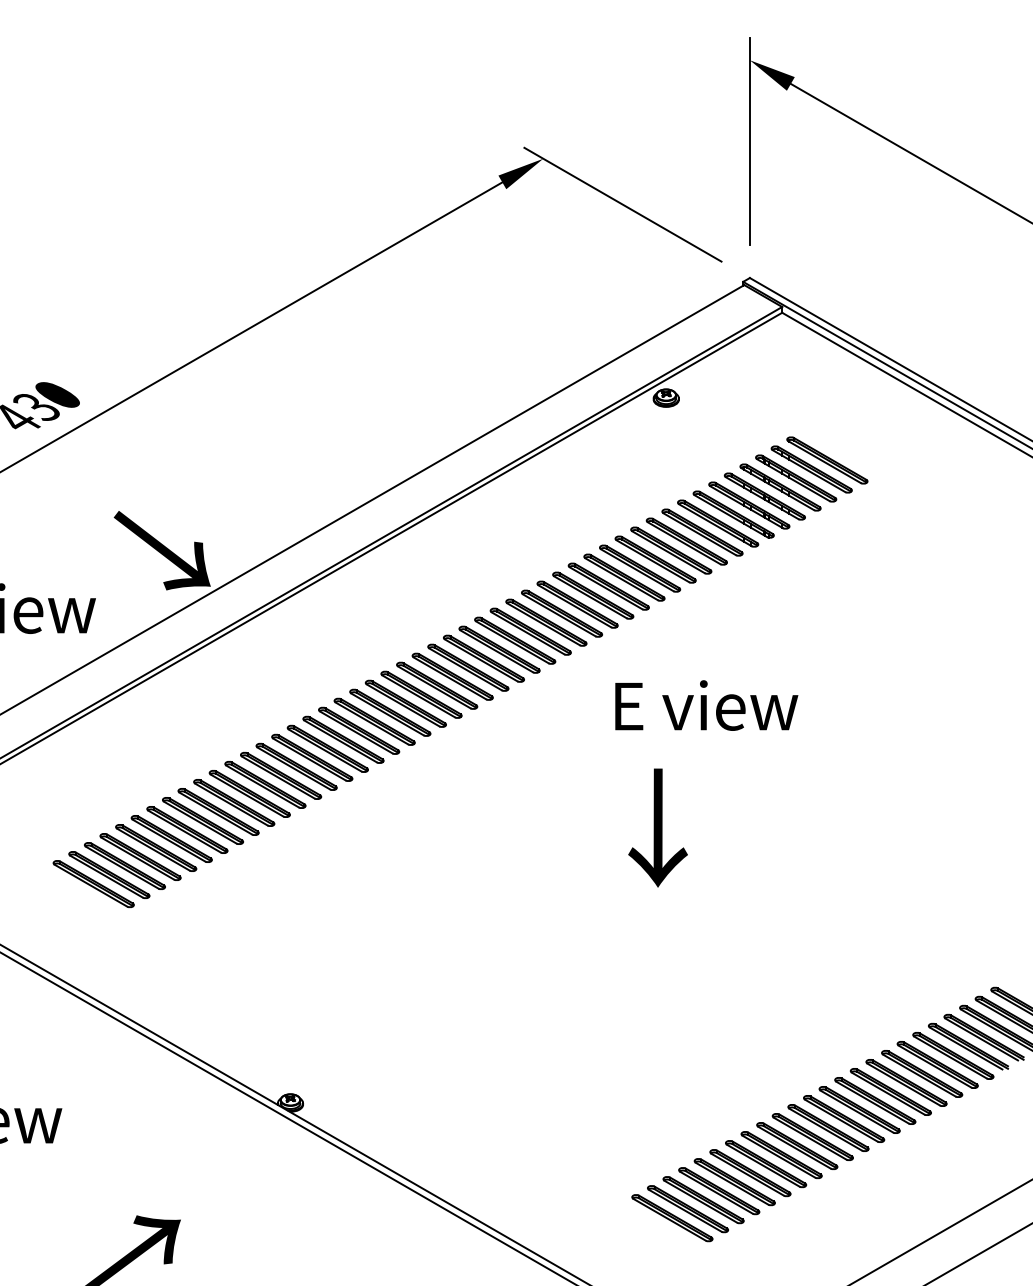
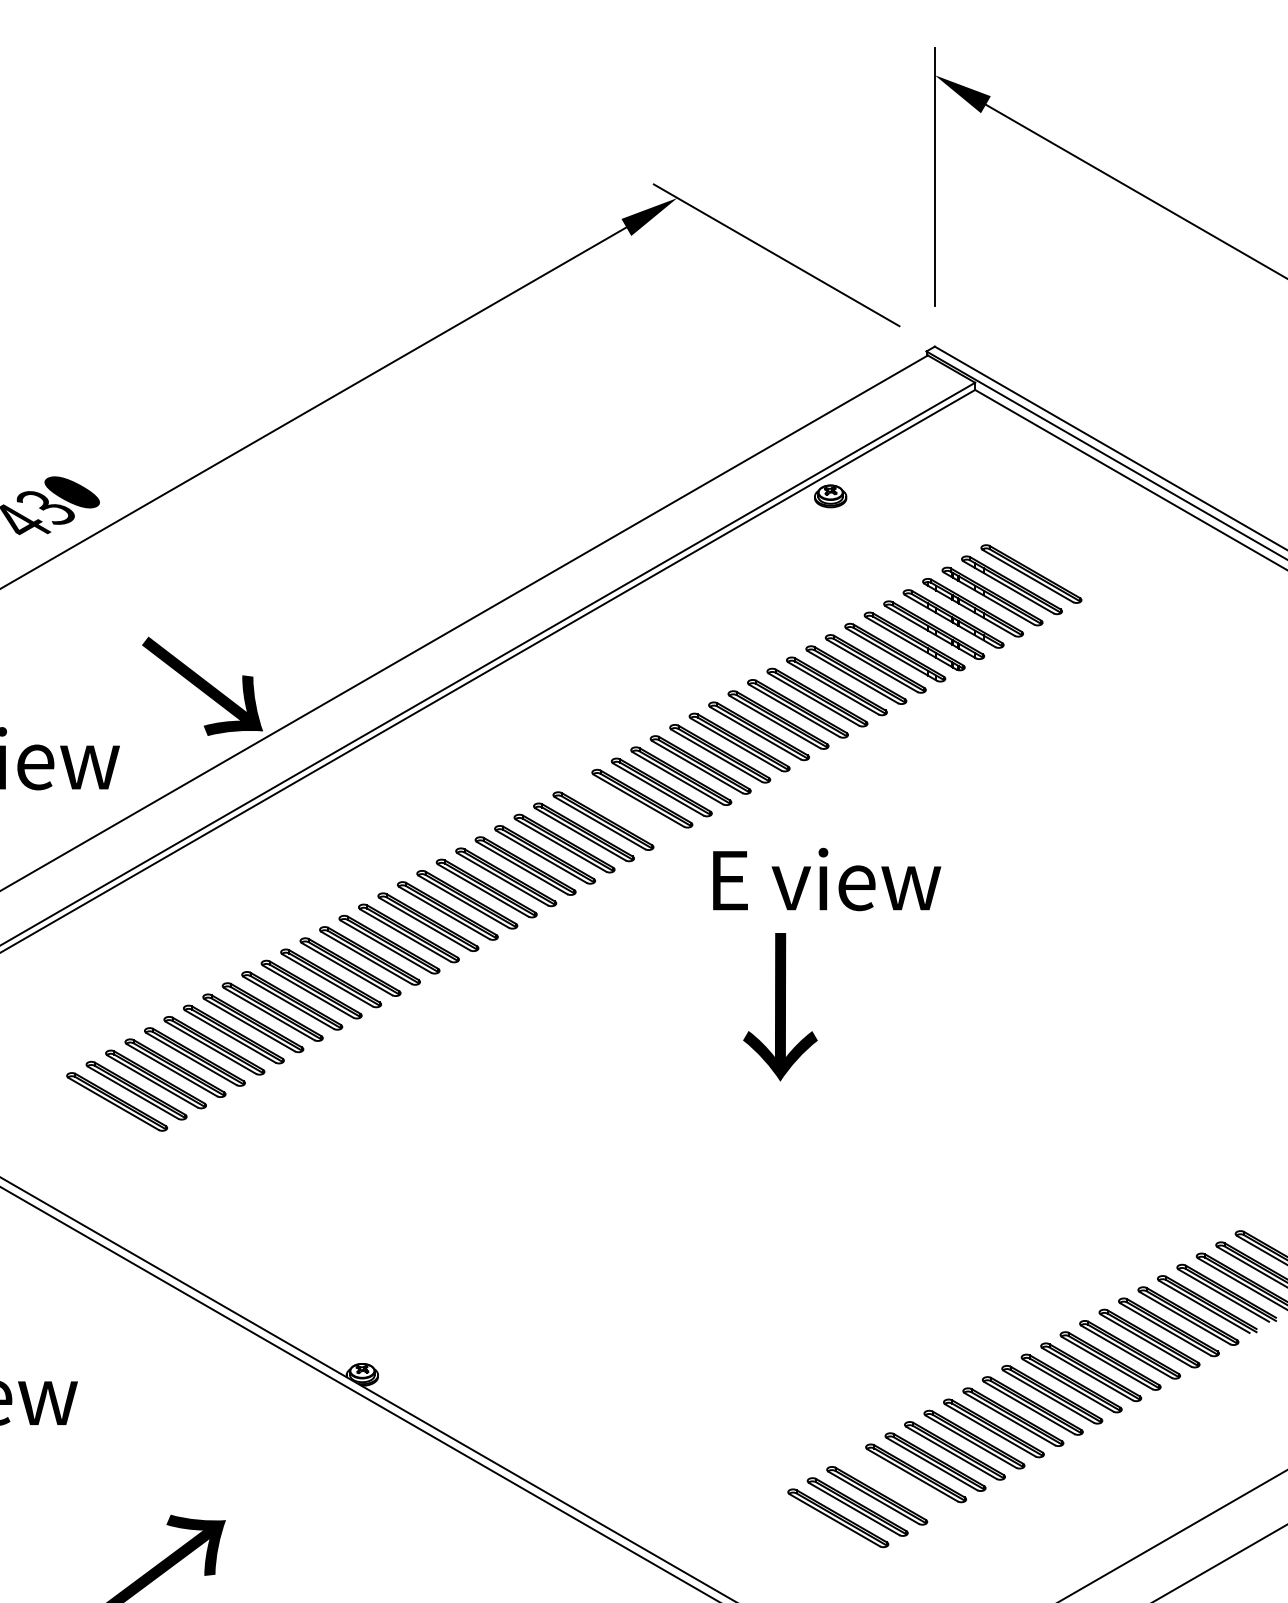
part: (499, 649) -> (622, 809), removed
text: (707, 705) -> (827, 879), moved
text: (658, 828) -> (780, 1007), moved
part: (719, 1191) -> (896, 1484), removed

